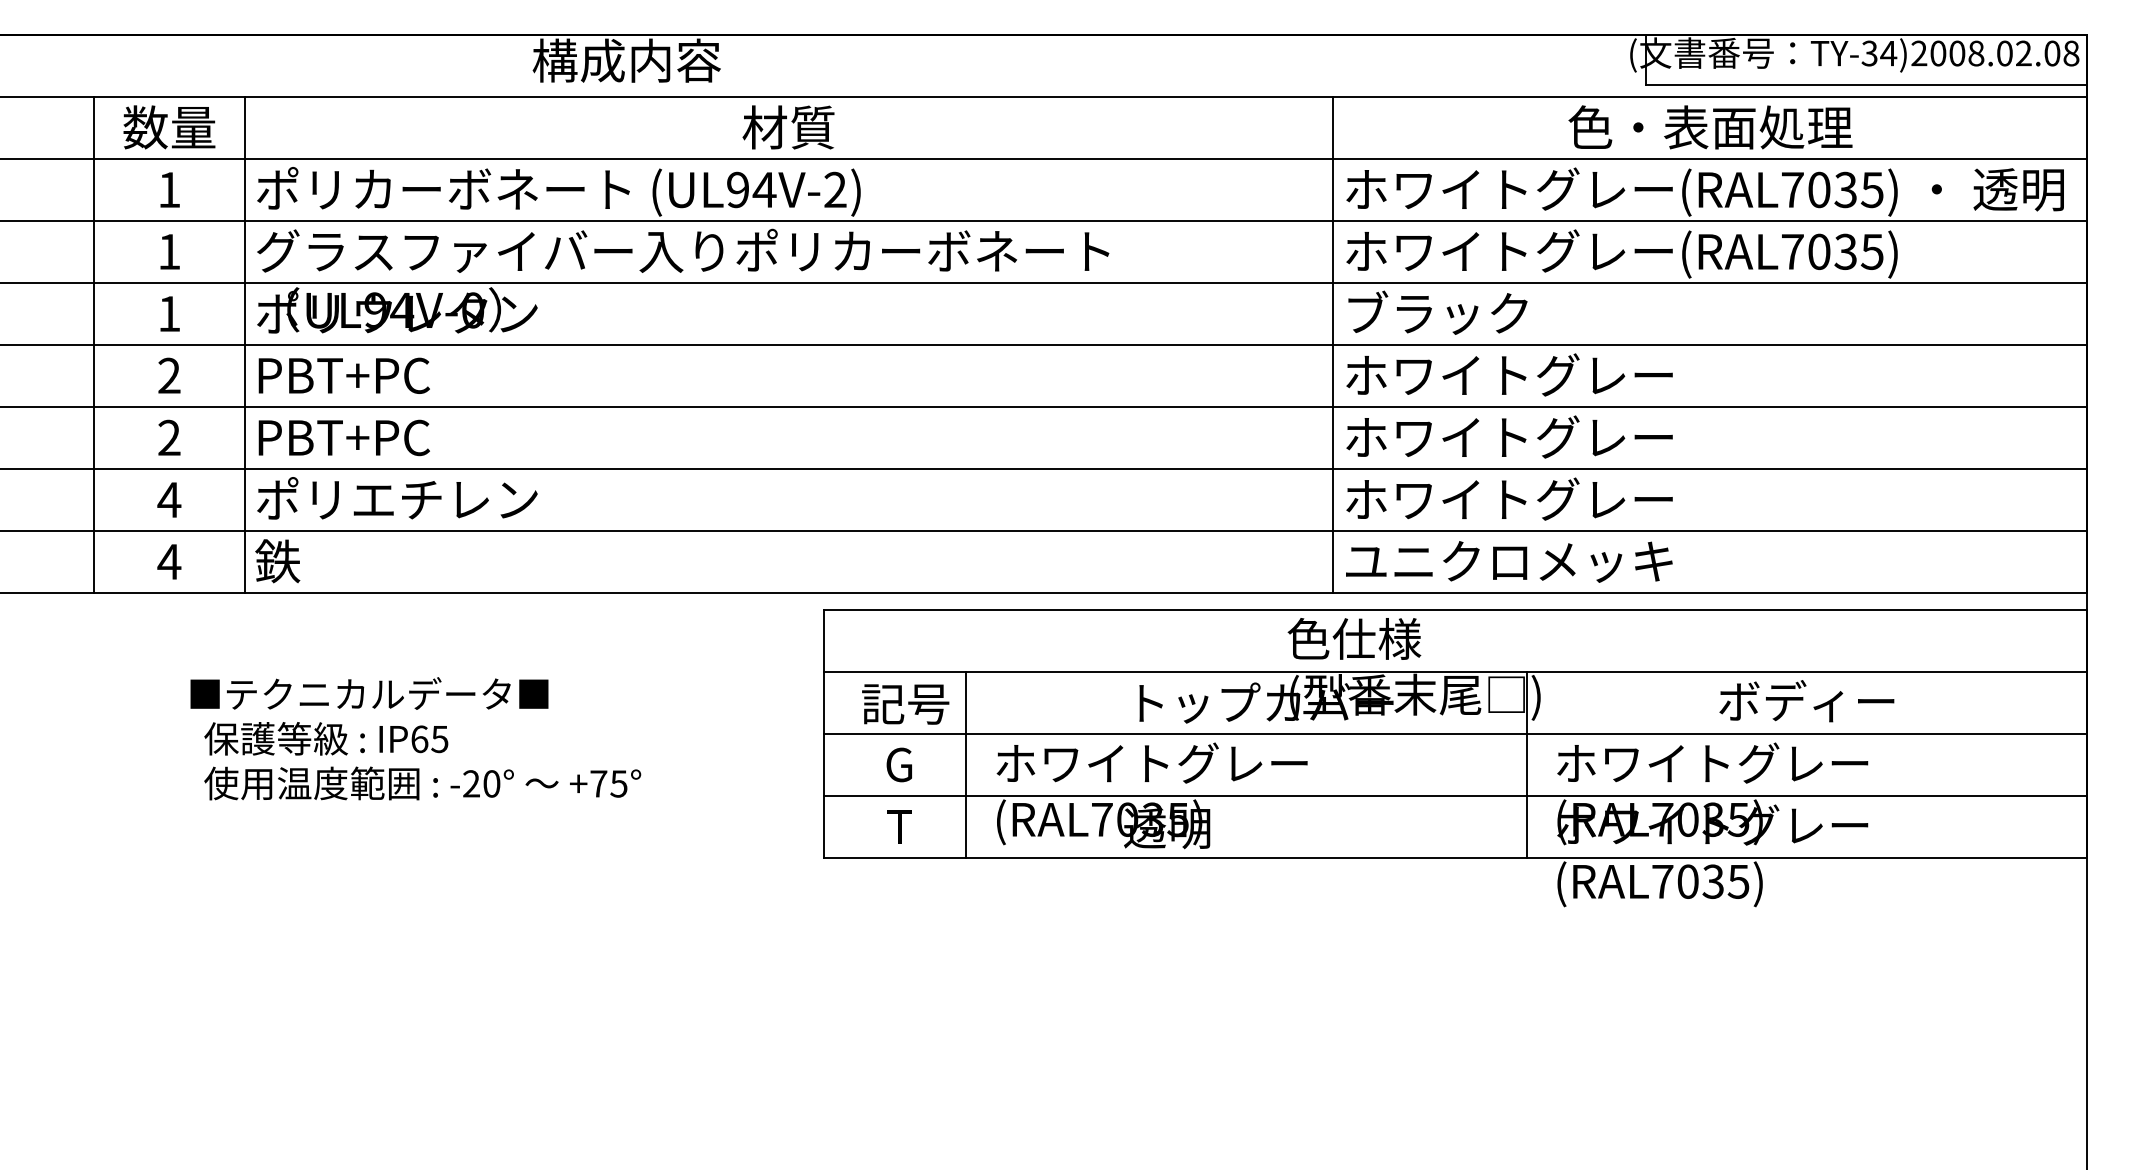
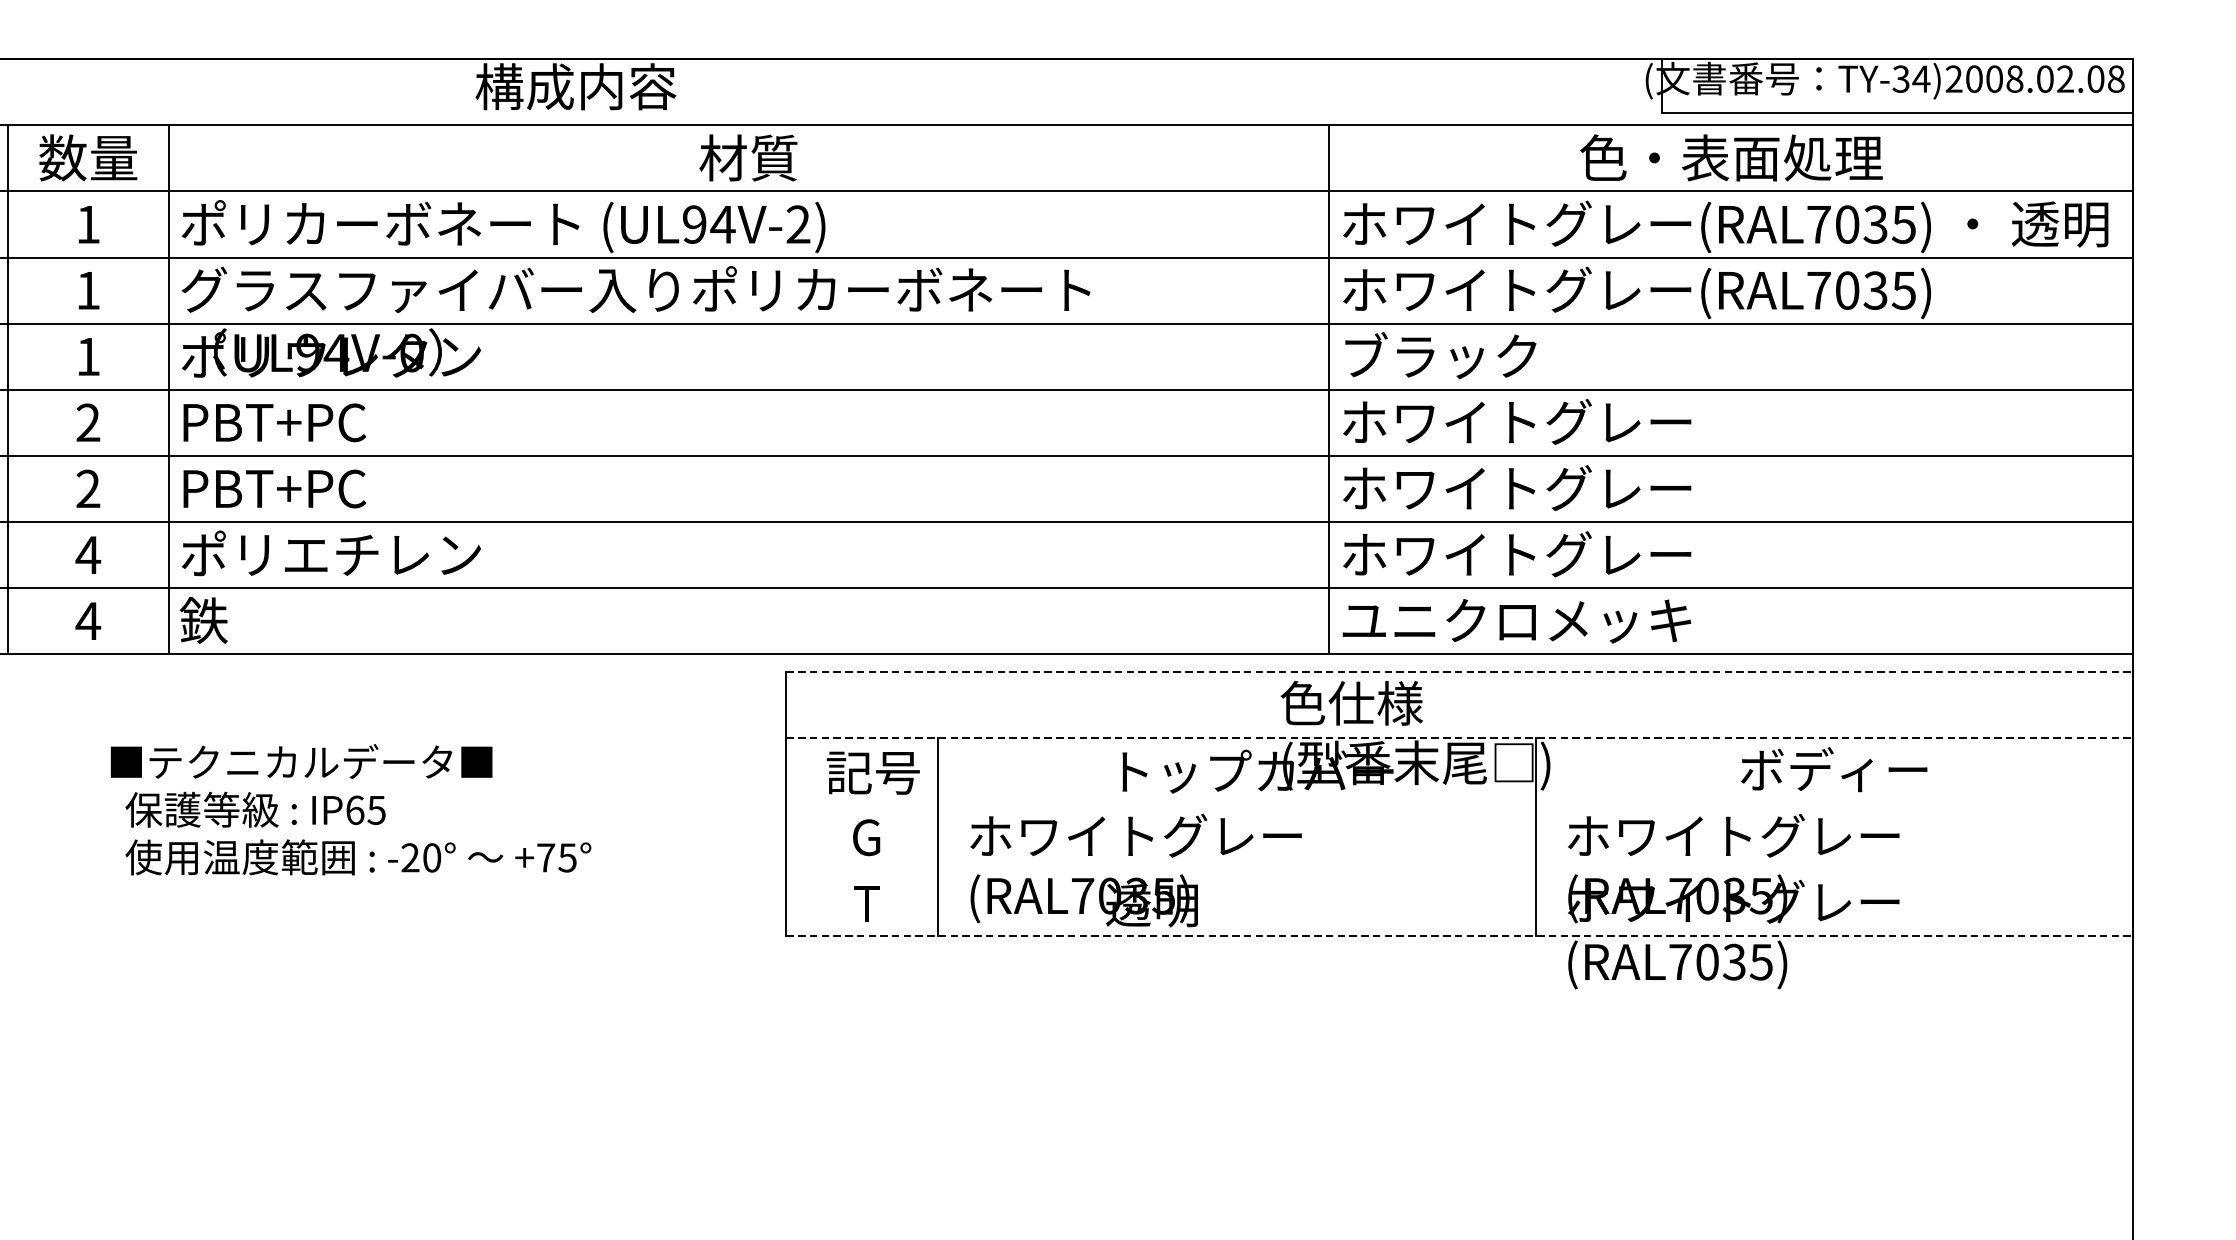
line: (1455, 609) -> (1459, 671), solid -> dashed
line: (1455, 671) -> (1459, 738), solid -> dashed
line: (1455, 733) -> (1459, 804), removed
line: (1455, 795) -> (1459, 870), removed
line: (1455, 857) -> (1459, 936), solid -> dashed

